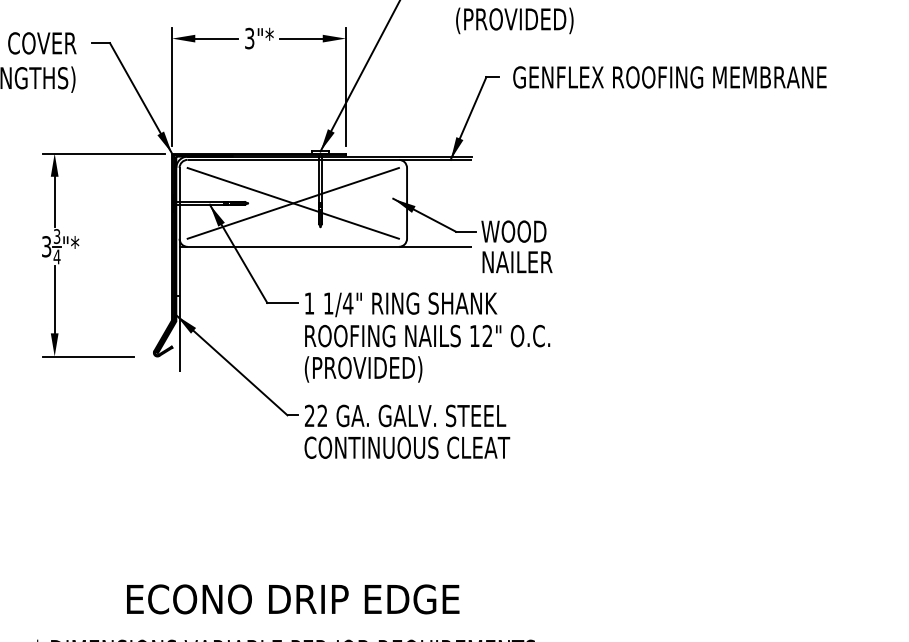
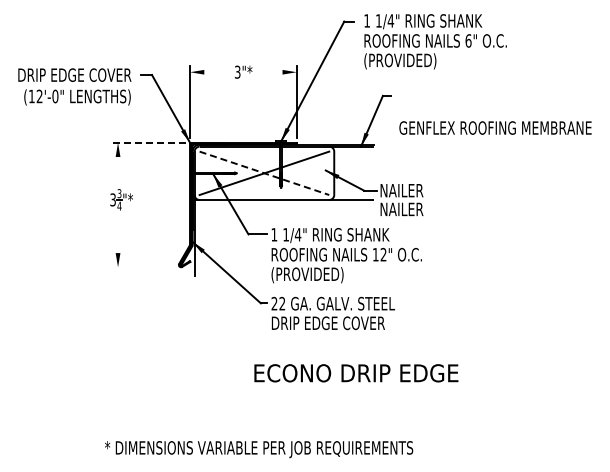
line: (216, 39) -> (217, 72), removed
line: (301, 39) -> (269, 72), removed
text: (669, 76) -> (495, 127), moved
line: (104, 153) -> (148, 142), solid -> dashed
line: (55, 202) -> (118, 172), removed
line: (293, 203) -> (264, 173), solid -> dashed
text: (516, 231) -> (401, 190), WOOD -> NAILER
line: (55, 299) -> (118, 232), removed
line: (88, 356) -> (138, 267), removed
text: (407, 448) -> (334, 323), CONTINUOUS CLEAT -> DRIP EDGE COVER
text: (293, 599) -> (356, 373), moved

